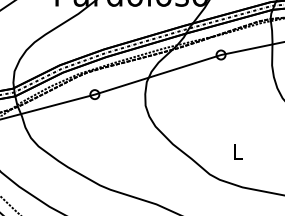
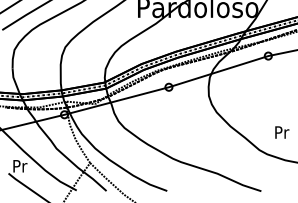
text: (239, 152) -> (282, 132), L -> Pr

